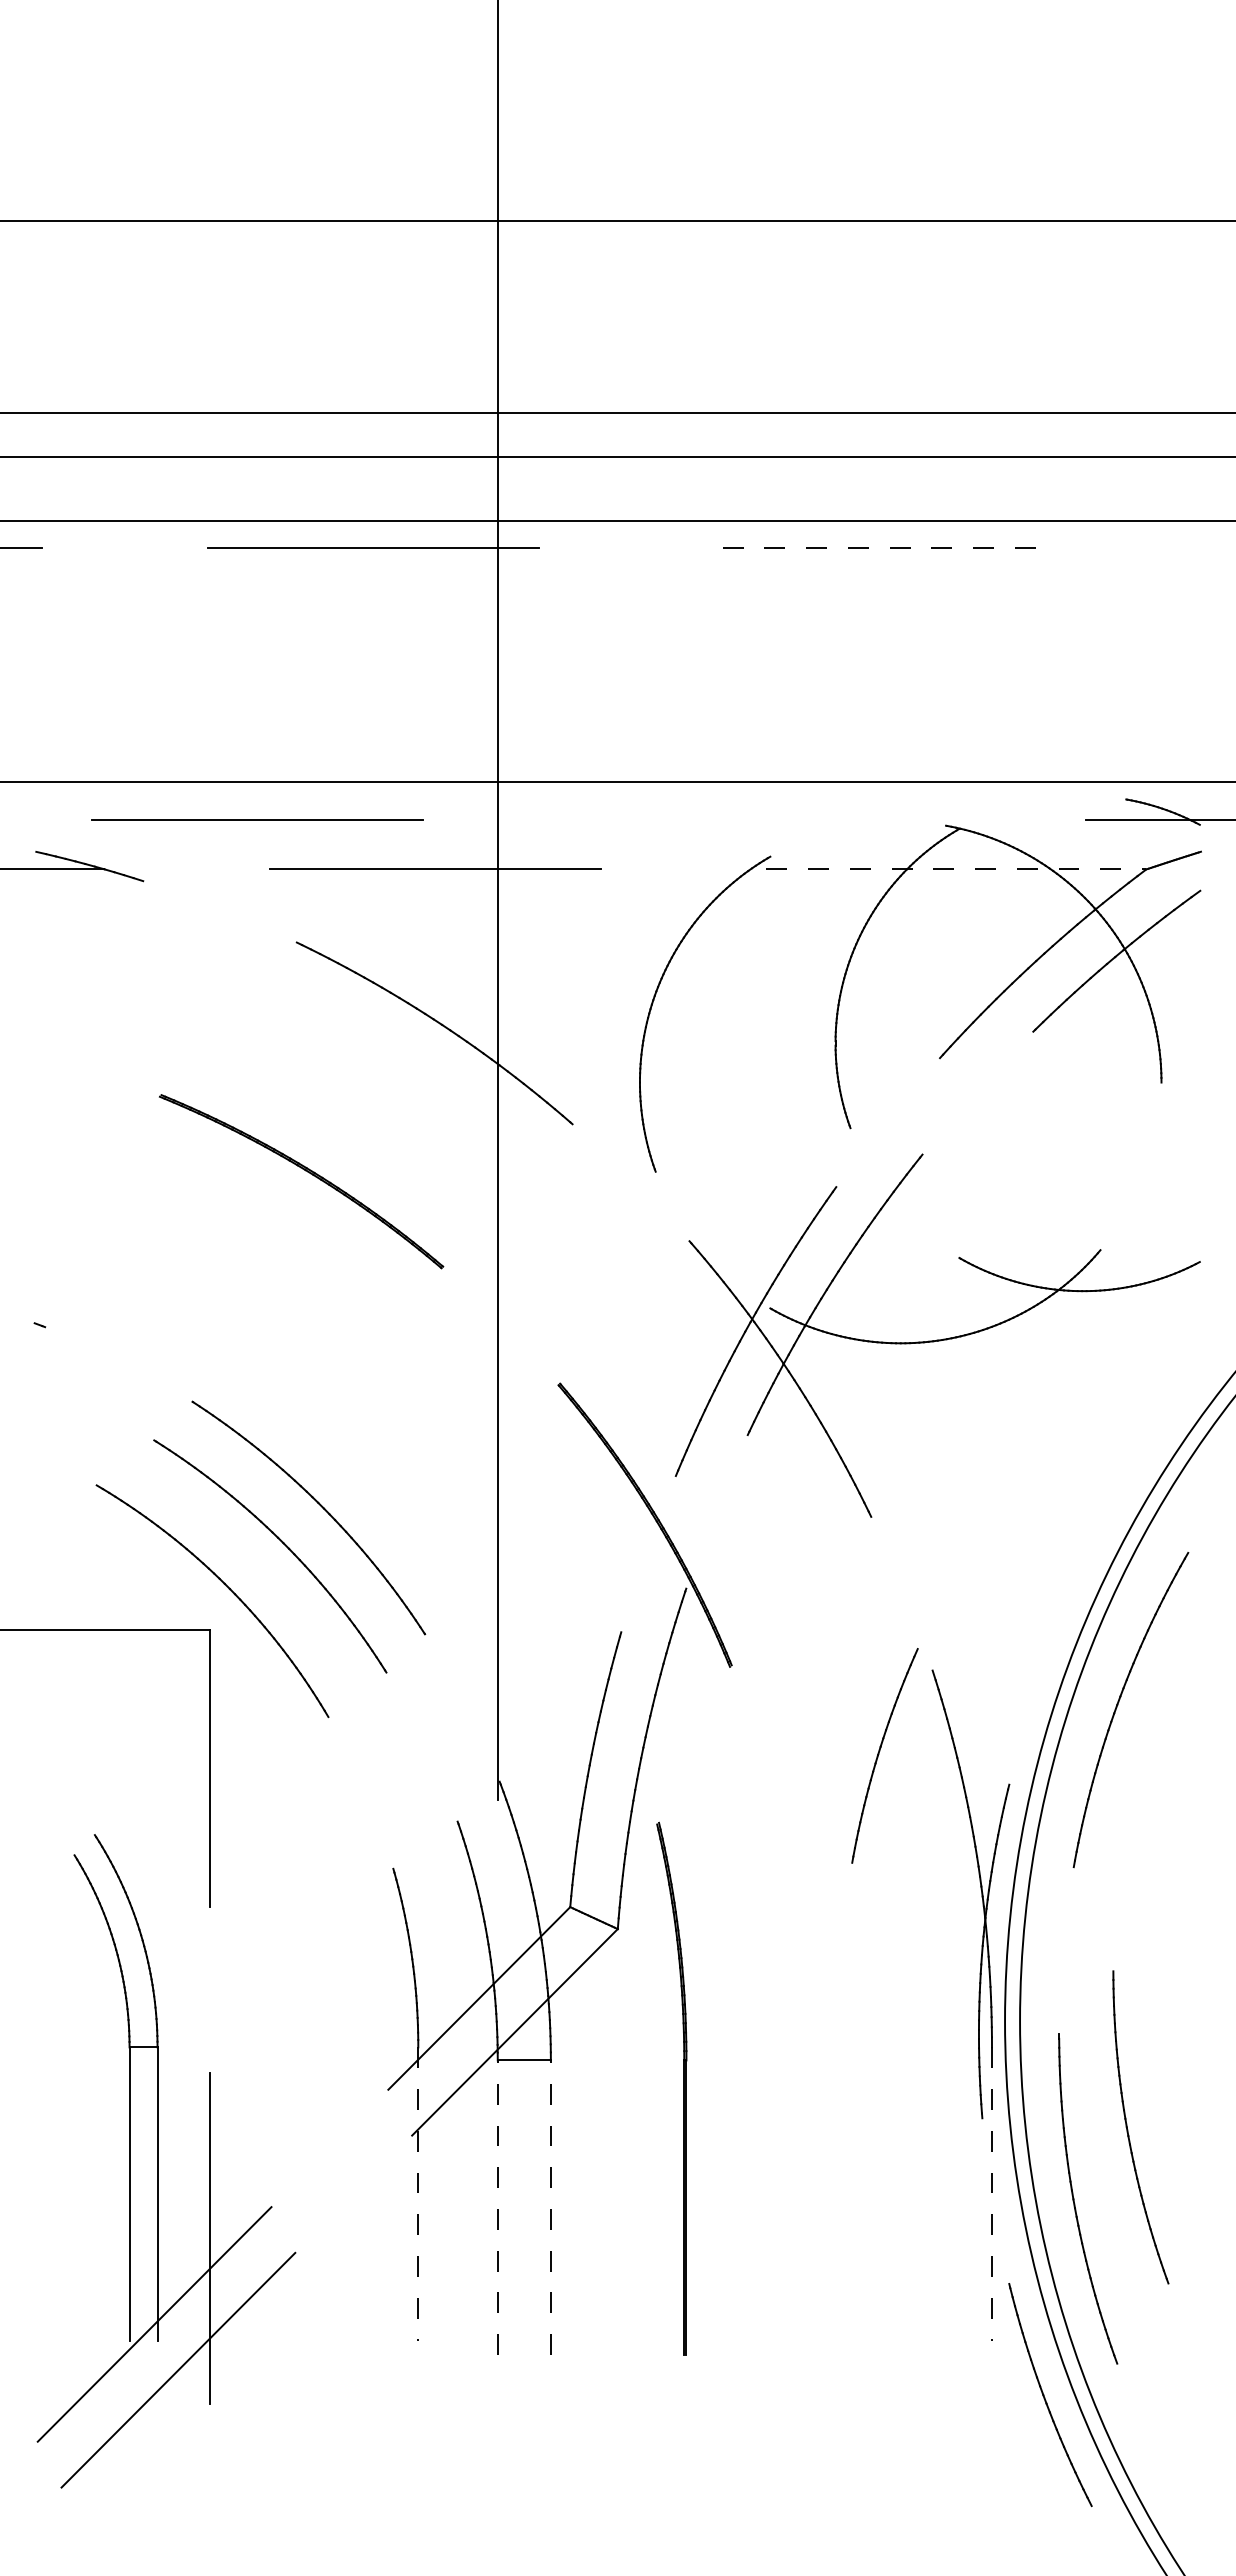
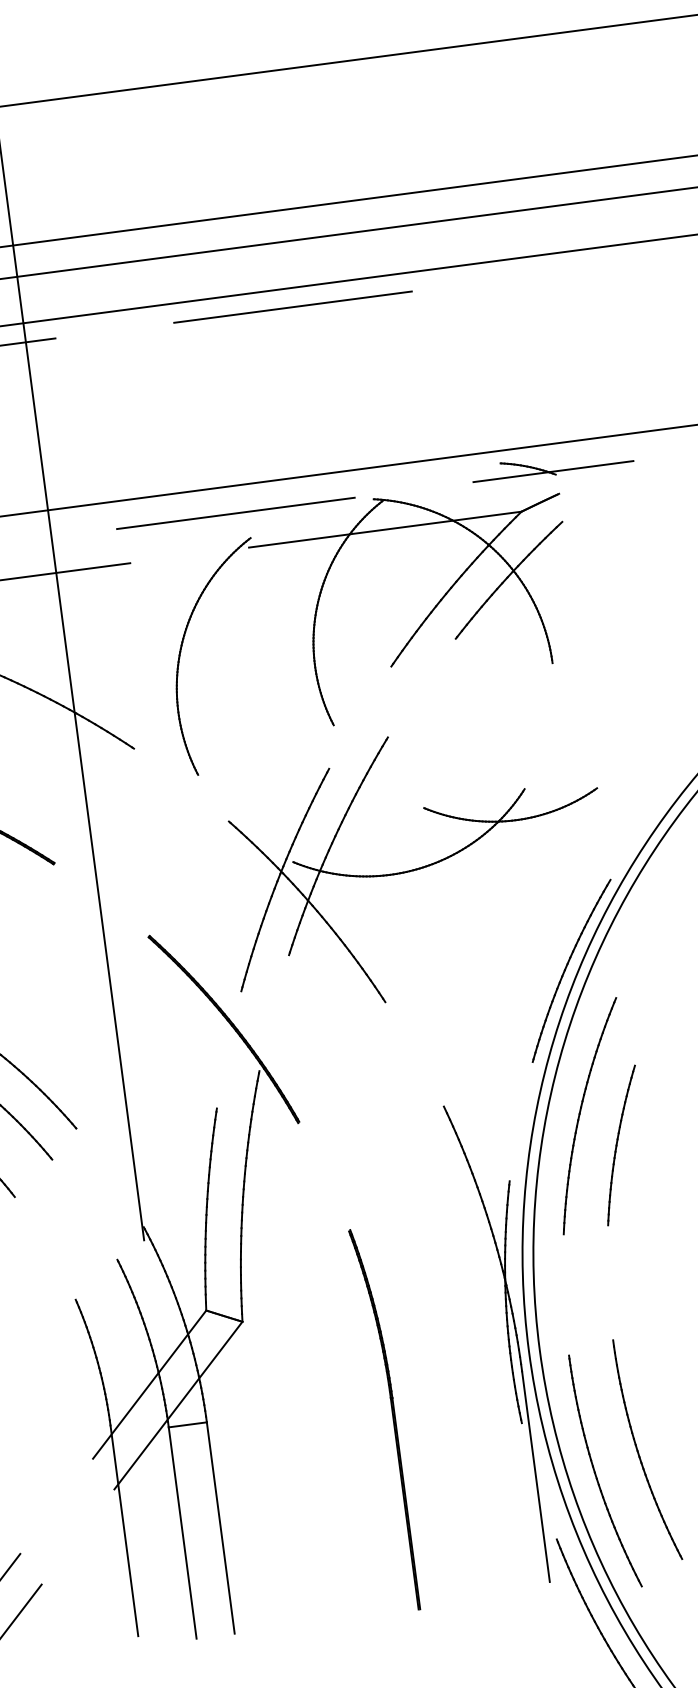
line: (870, 547) -> (293, 306), dashed -> solid
line: (754, 819) -> (235, 512), added
line: (956, 869) -> (385, 529), dashed -> solid
part: (1125, 1503) -> (566, 968), added
part: (884, 1755) -> (621, 1145), moved
part: (683, 2088) -> (392, 1418), moved
part: (1128, 2129) -> (638, 1452), moved
line: (418, 2194) -> (124, 1531), dashed -> solid
line: (991, 2194) -> (535, 1476), dashed -> solid
line: (497, 2207) -> (182, 1532), dashed -> solid
line: (550, 2207) -> (220, 1527), dashed -> solid

